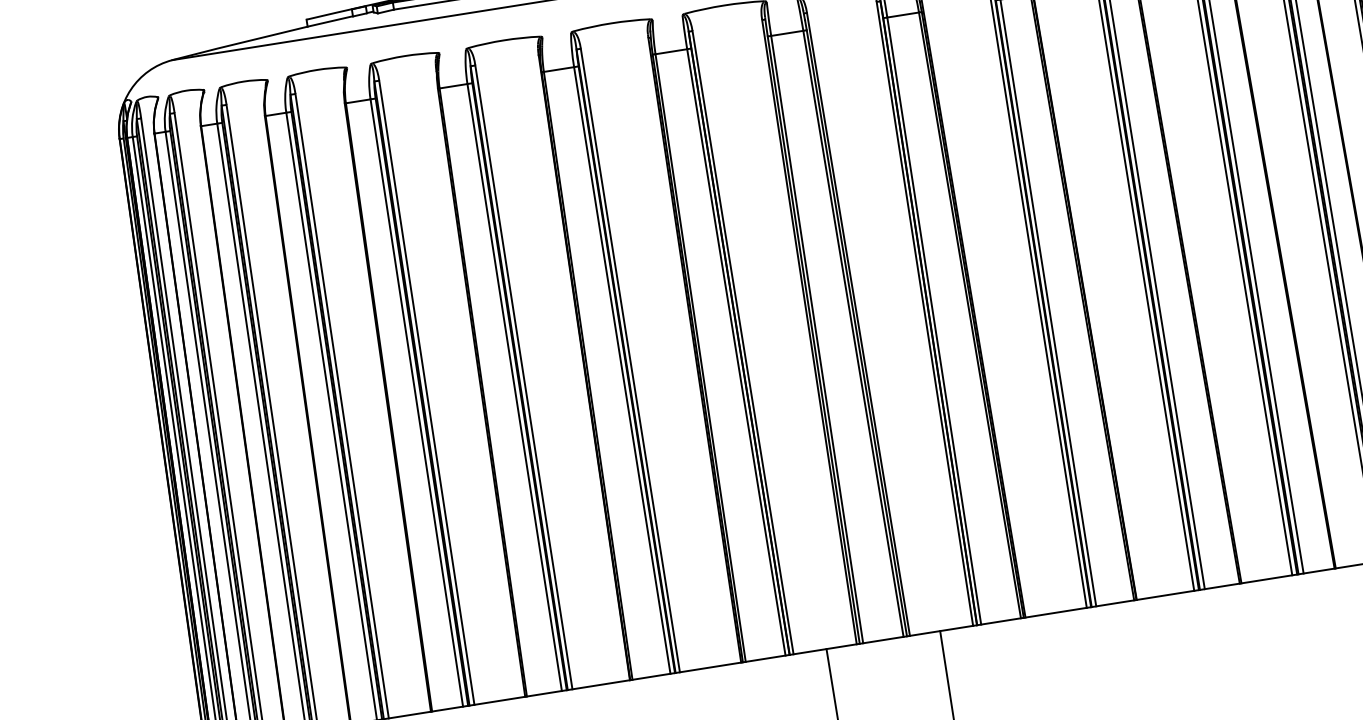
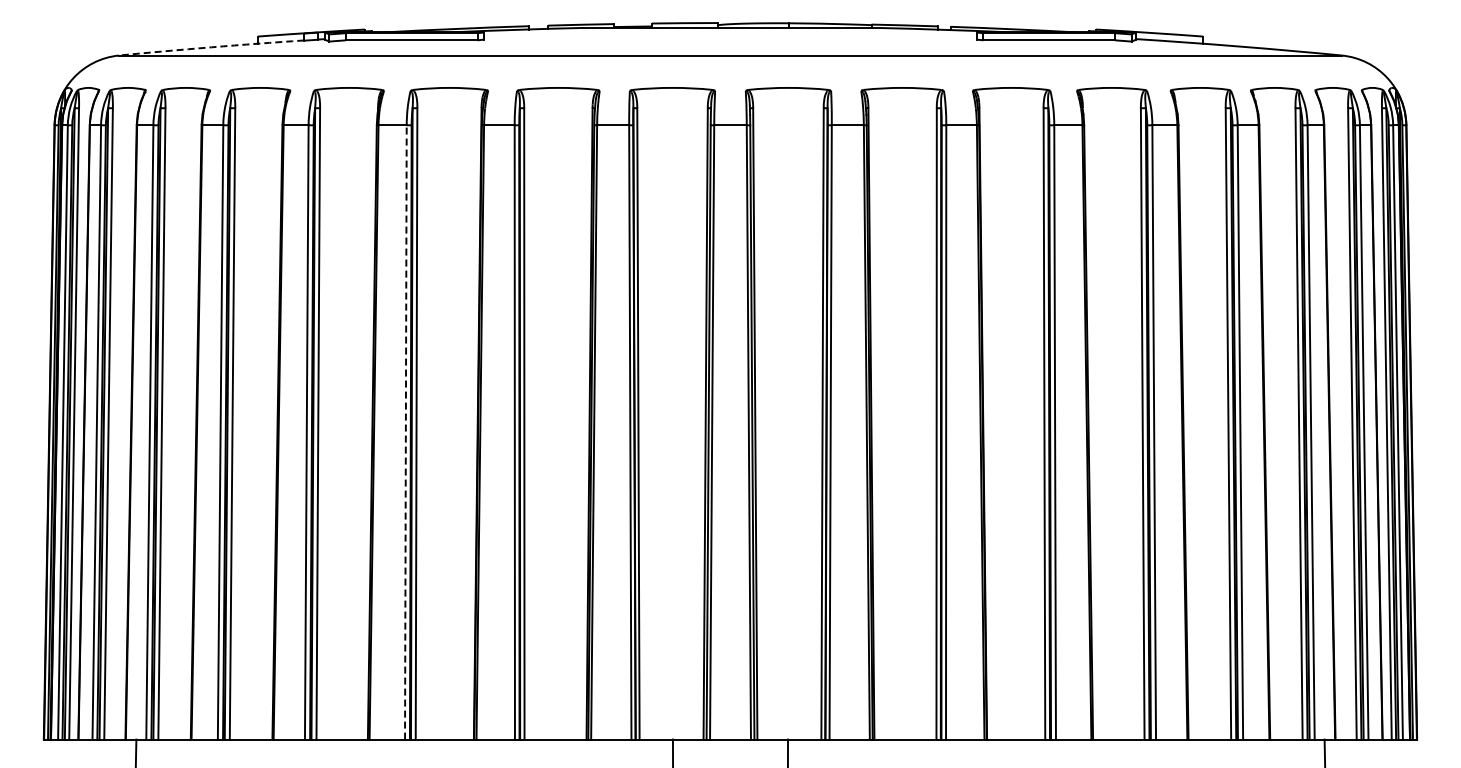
arc: (262, 37) -> (211, 47), solid -> dashed
line: (514, 386) -> (405, 431), solid -> dashed

